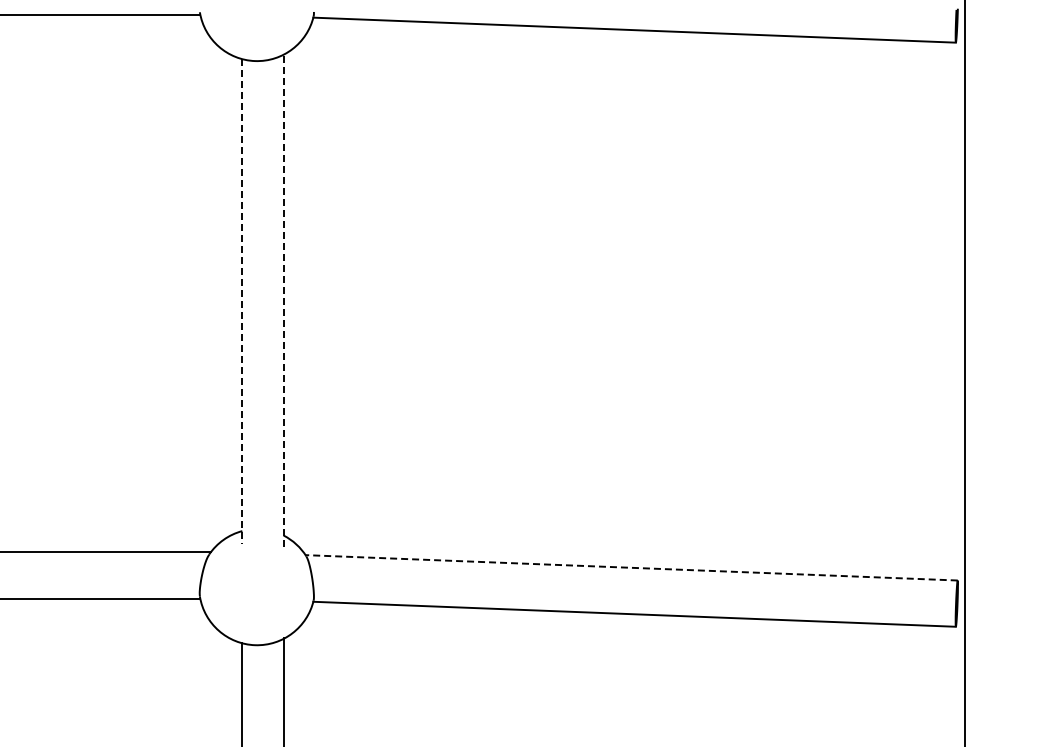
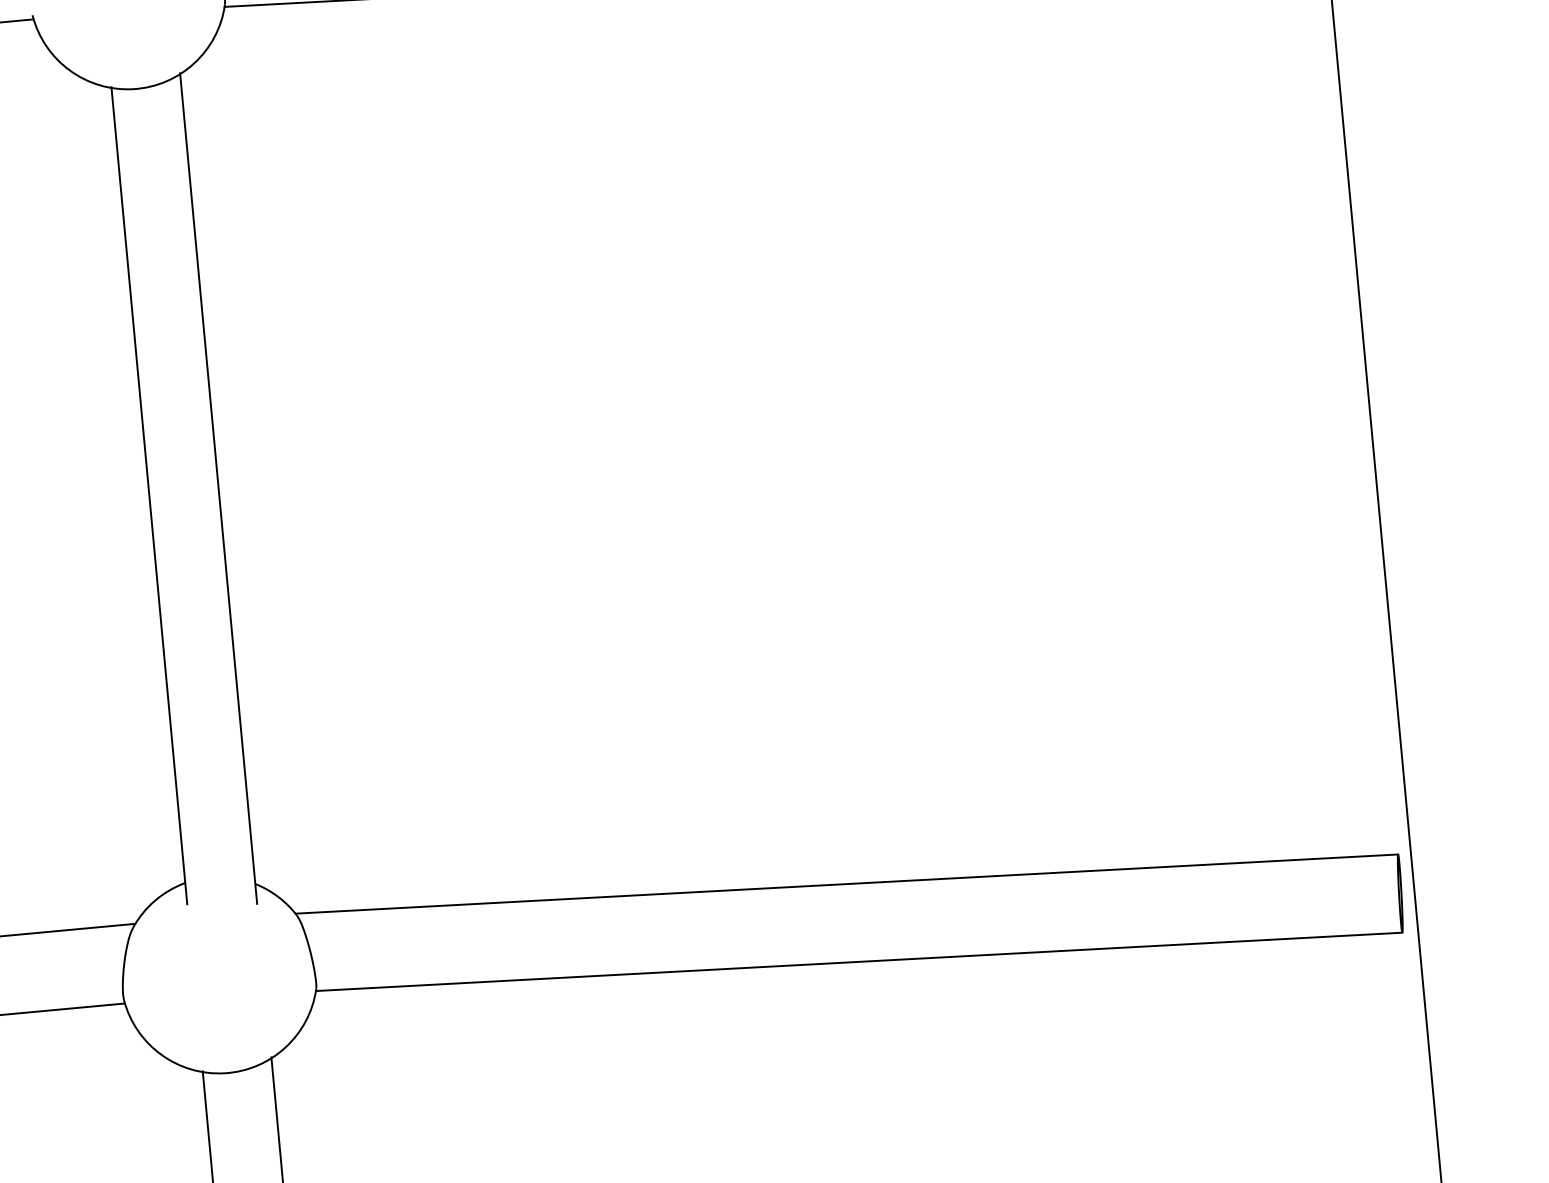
line: (283, 300) -> (218, 488), dashed -> solid
line: (242, 301) -> (149, 496), dashed -> solid
line: (631, 567) -> (846, 883), dashed -> solid

